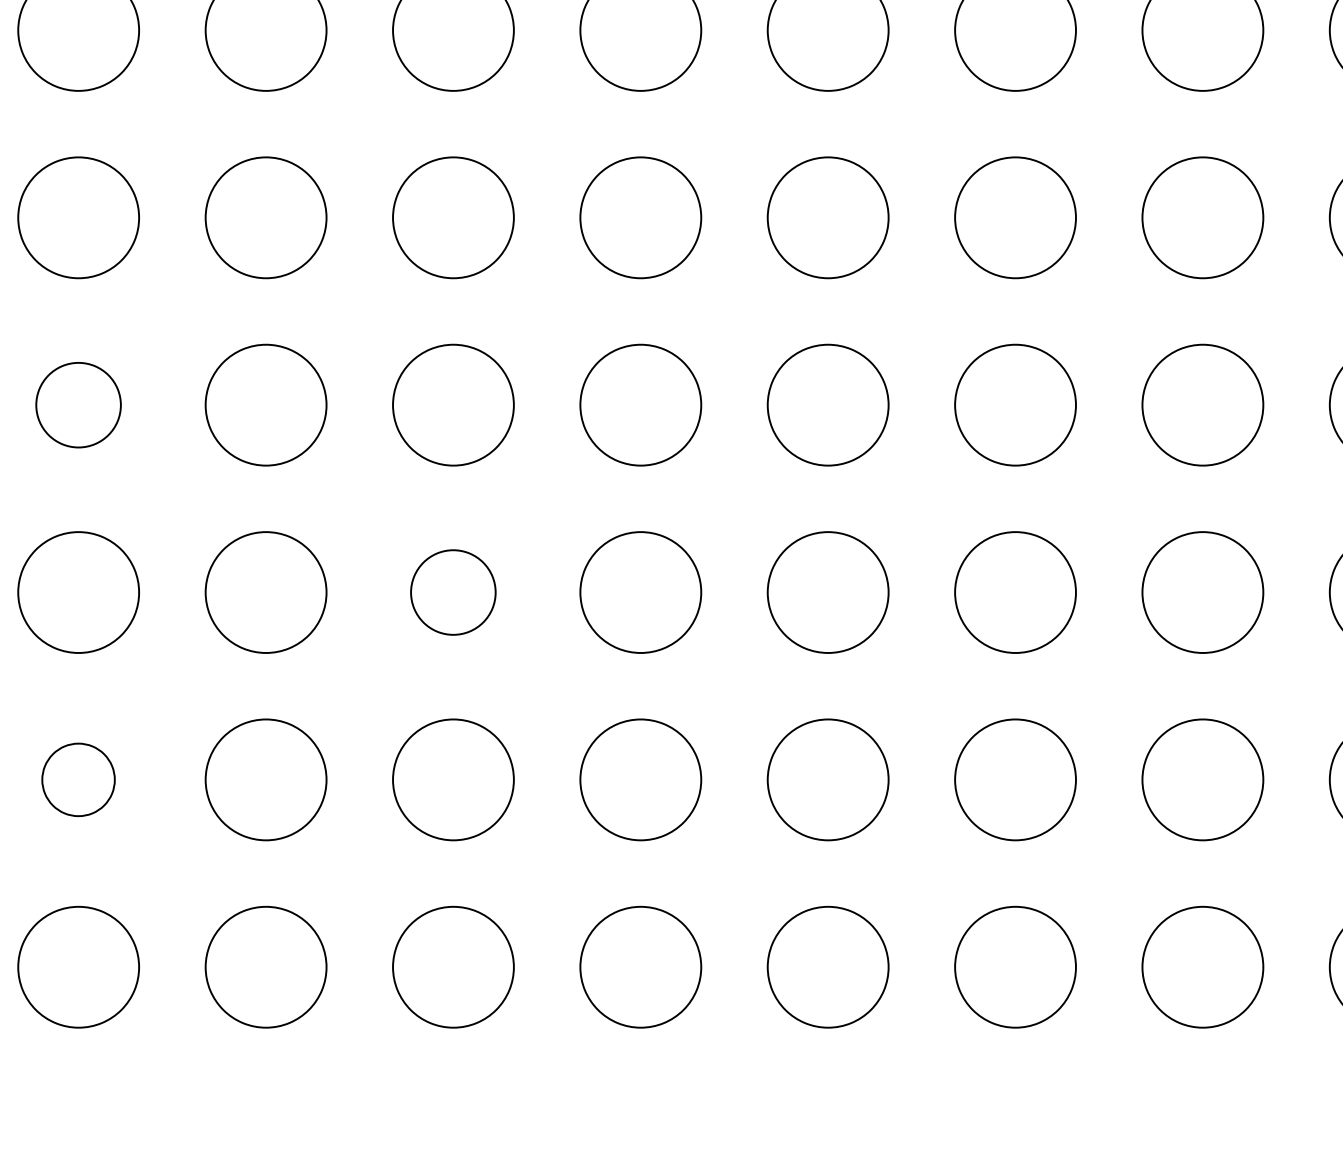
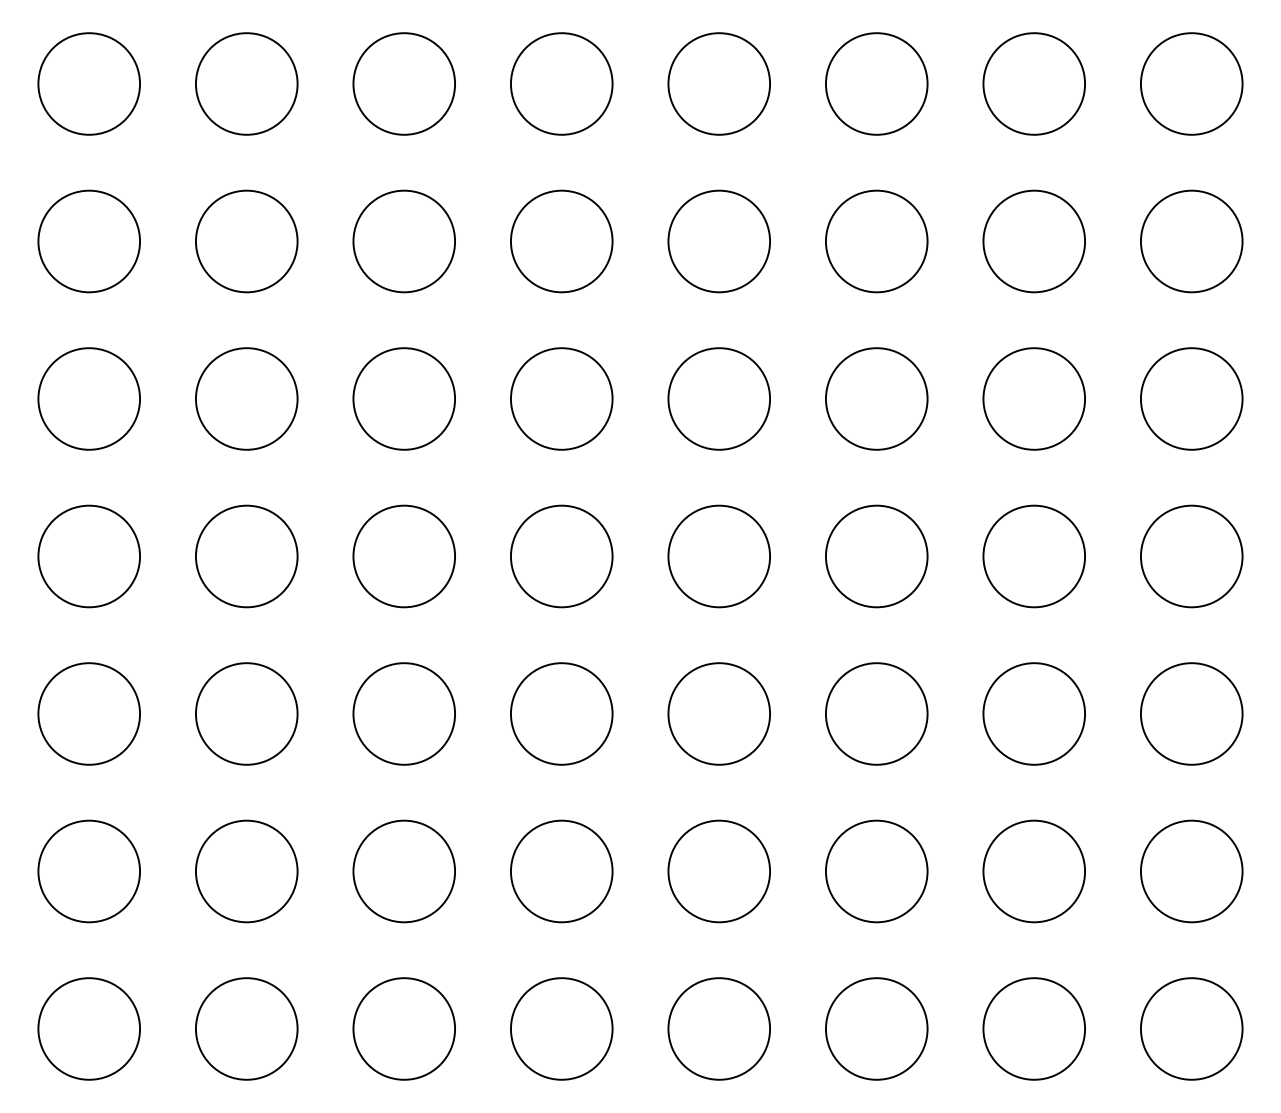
part: (77, 405) -> (88, 556), size x1.43
part: (452, 591) -> (403, 713), size x1.43
part: (77, 779) -> (88, 871), size x1.67

